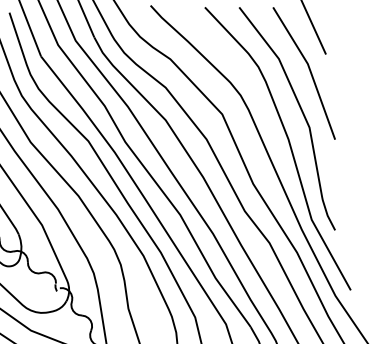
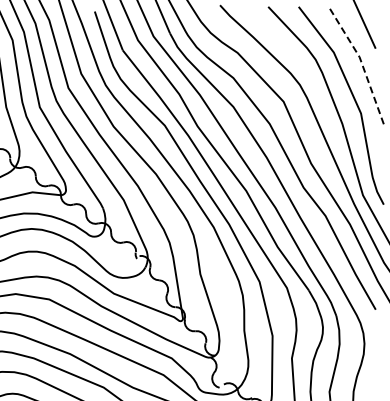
line: (310, 70) -> (361, 62), solid -> dashed

